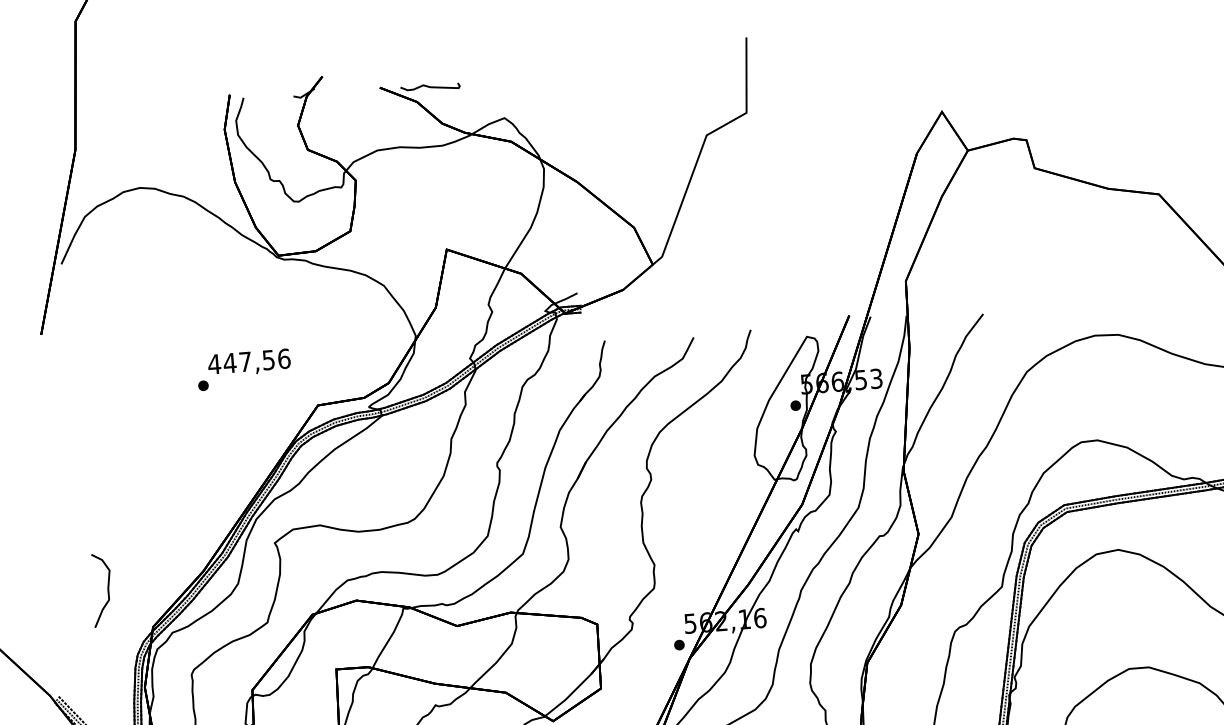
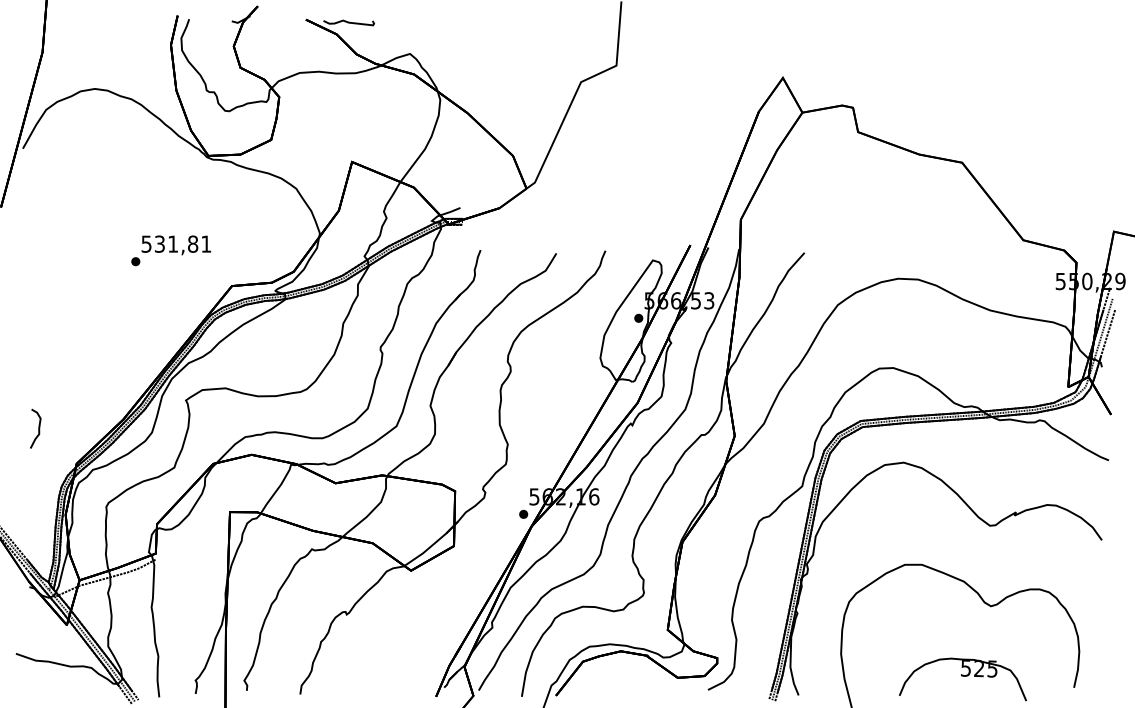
text: (249, 360) -> (176, 243), 447,56 -> 531,81
part: (101, 589) -> (35, 428), size x0.62

